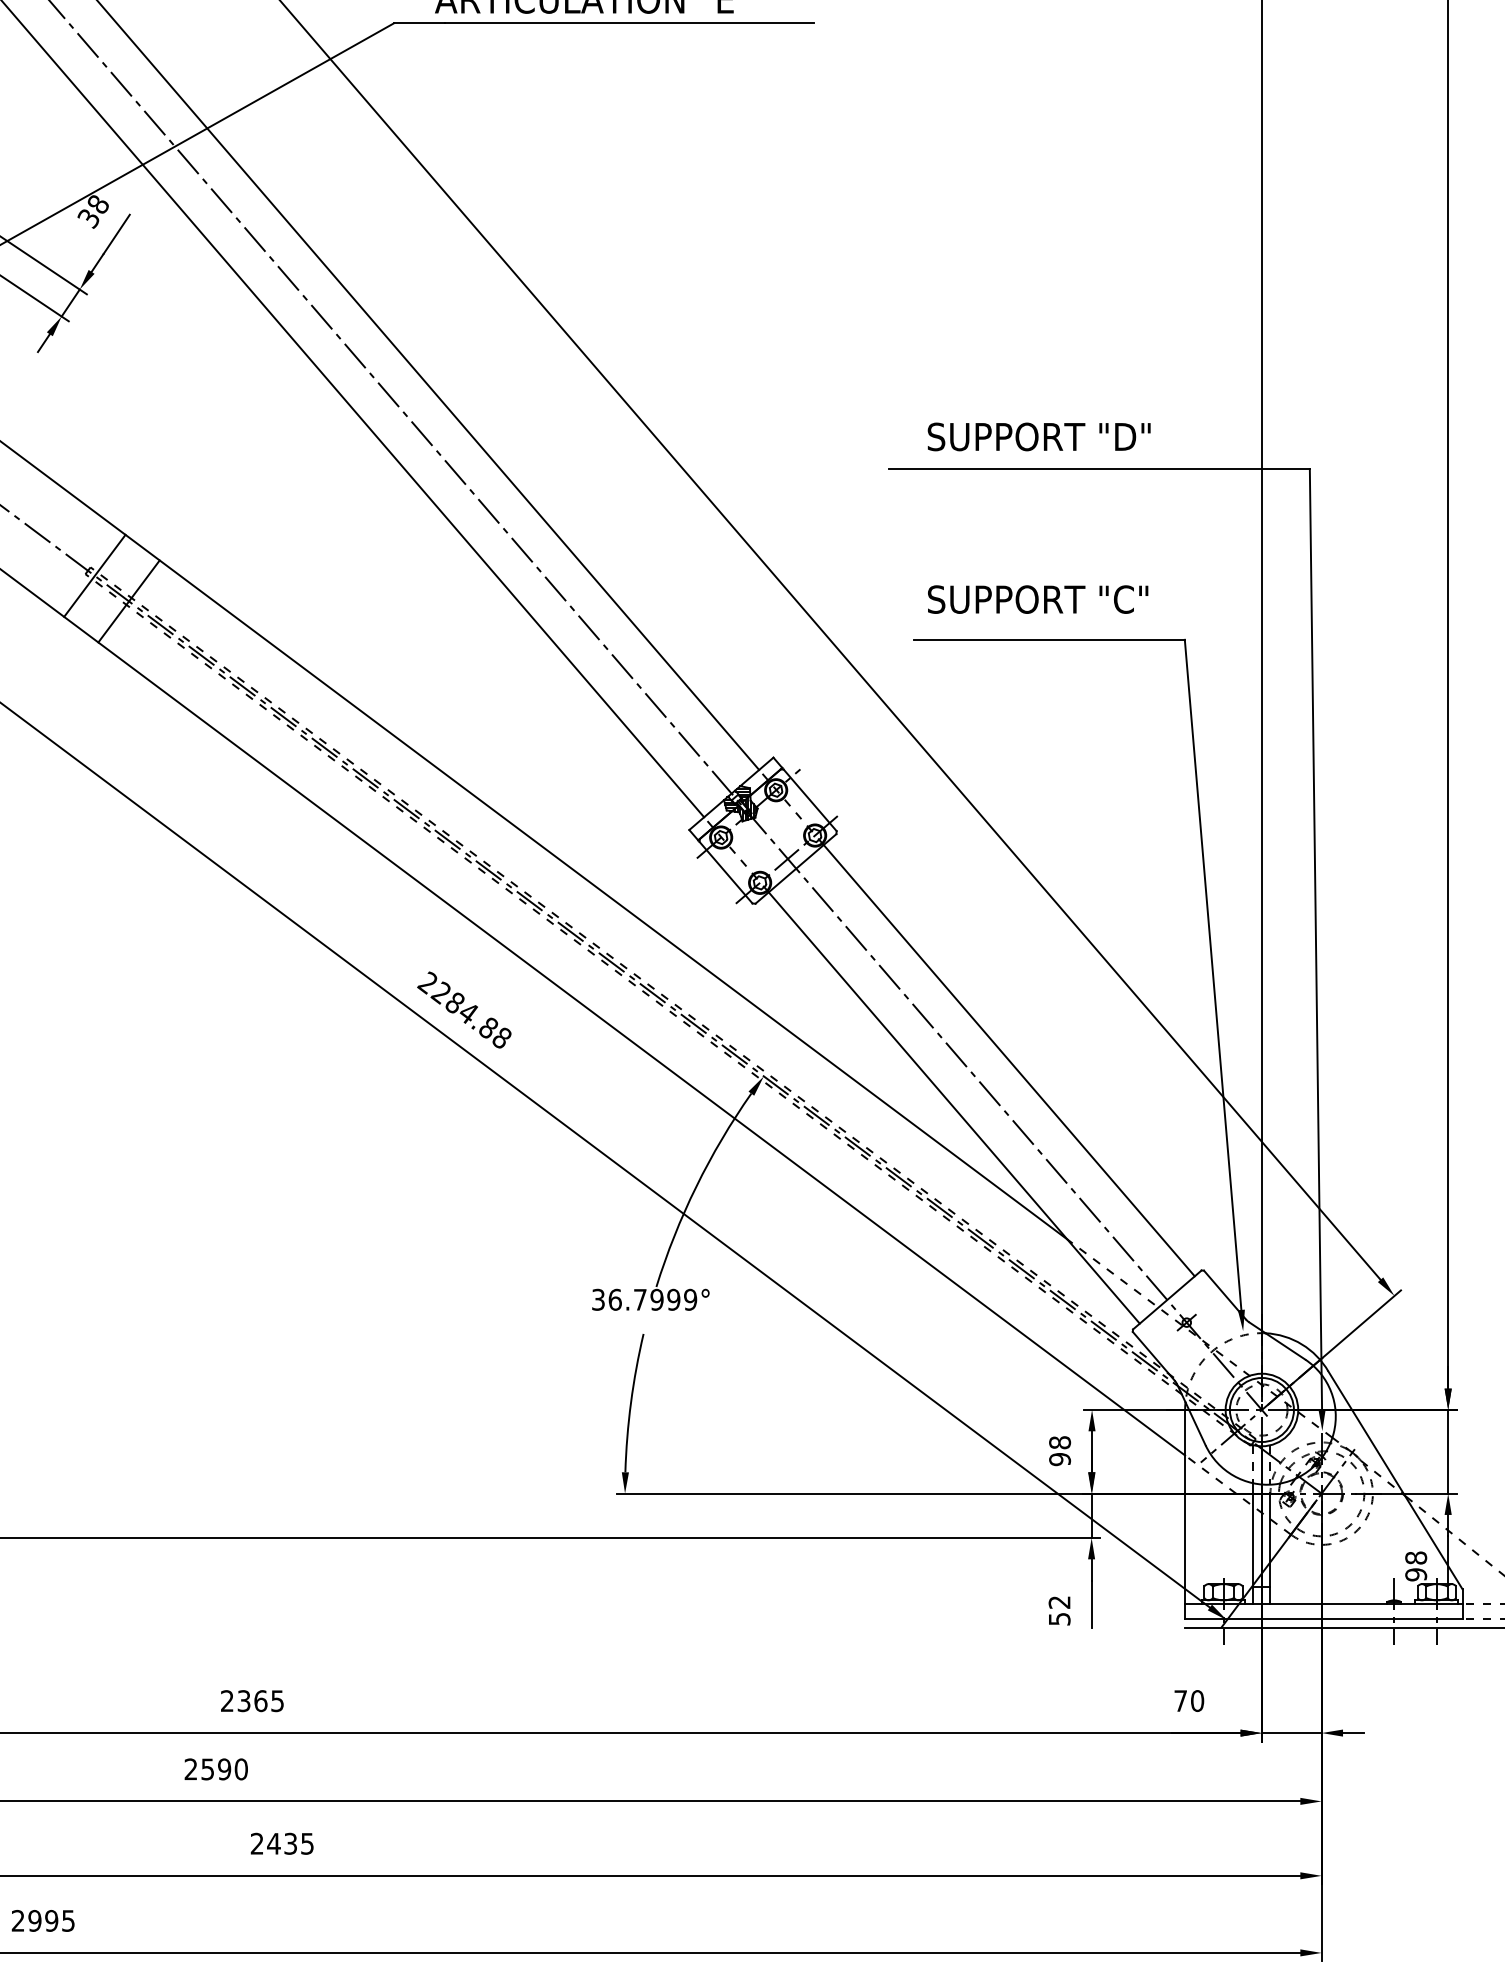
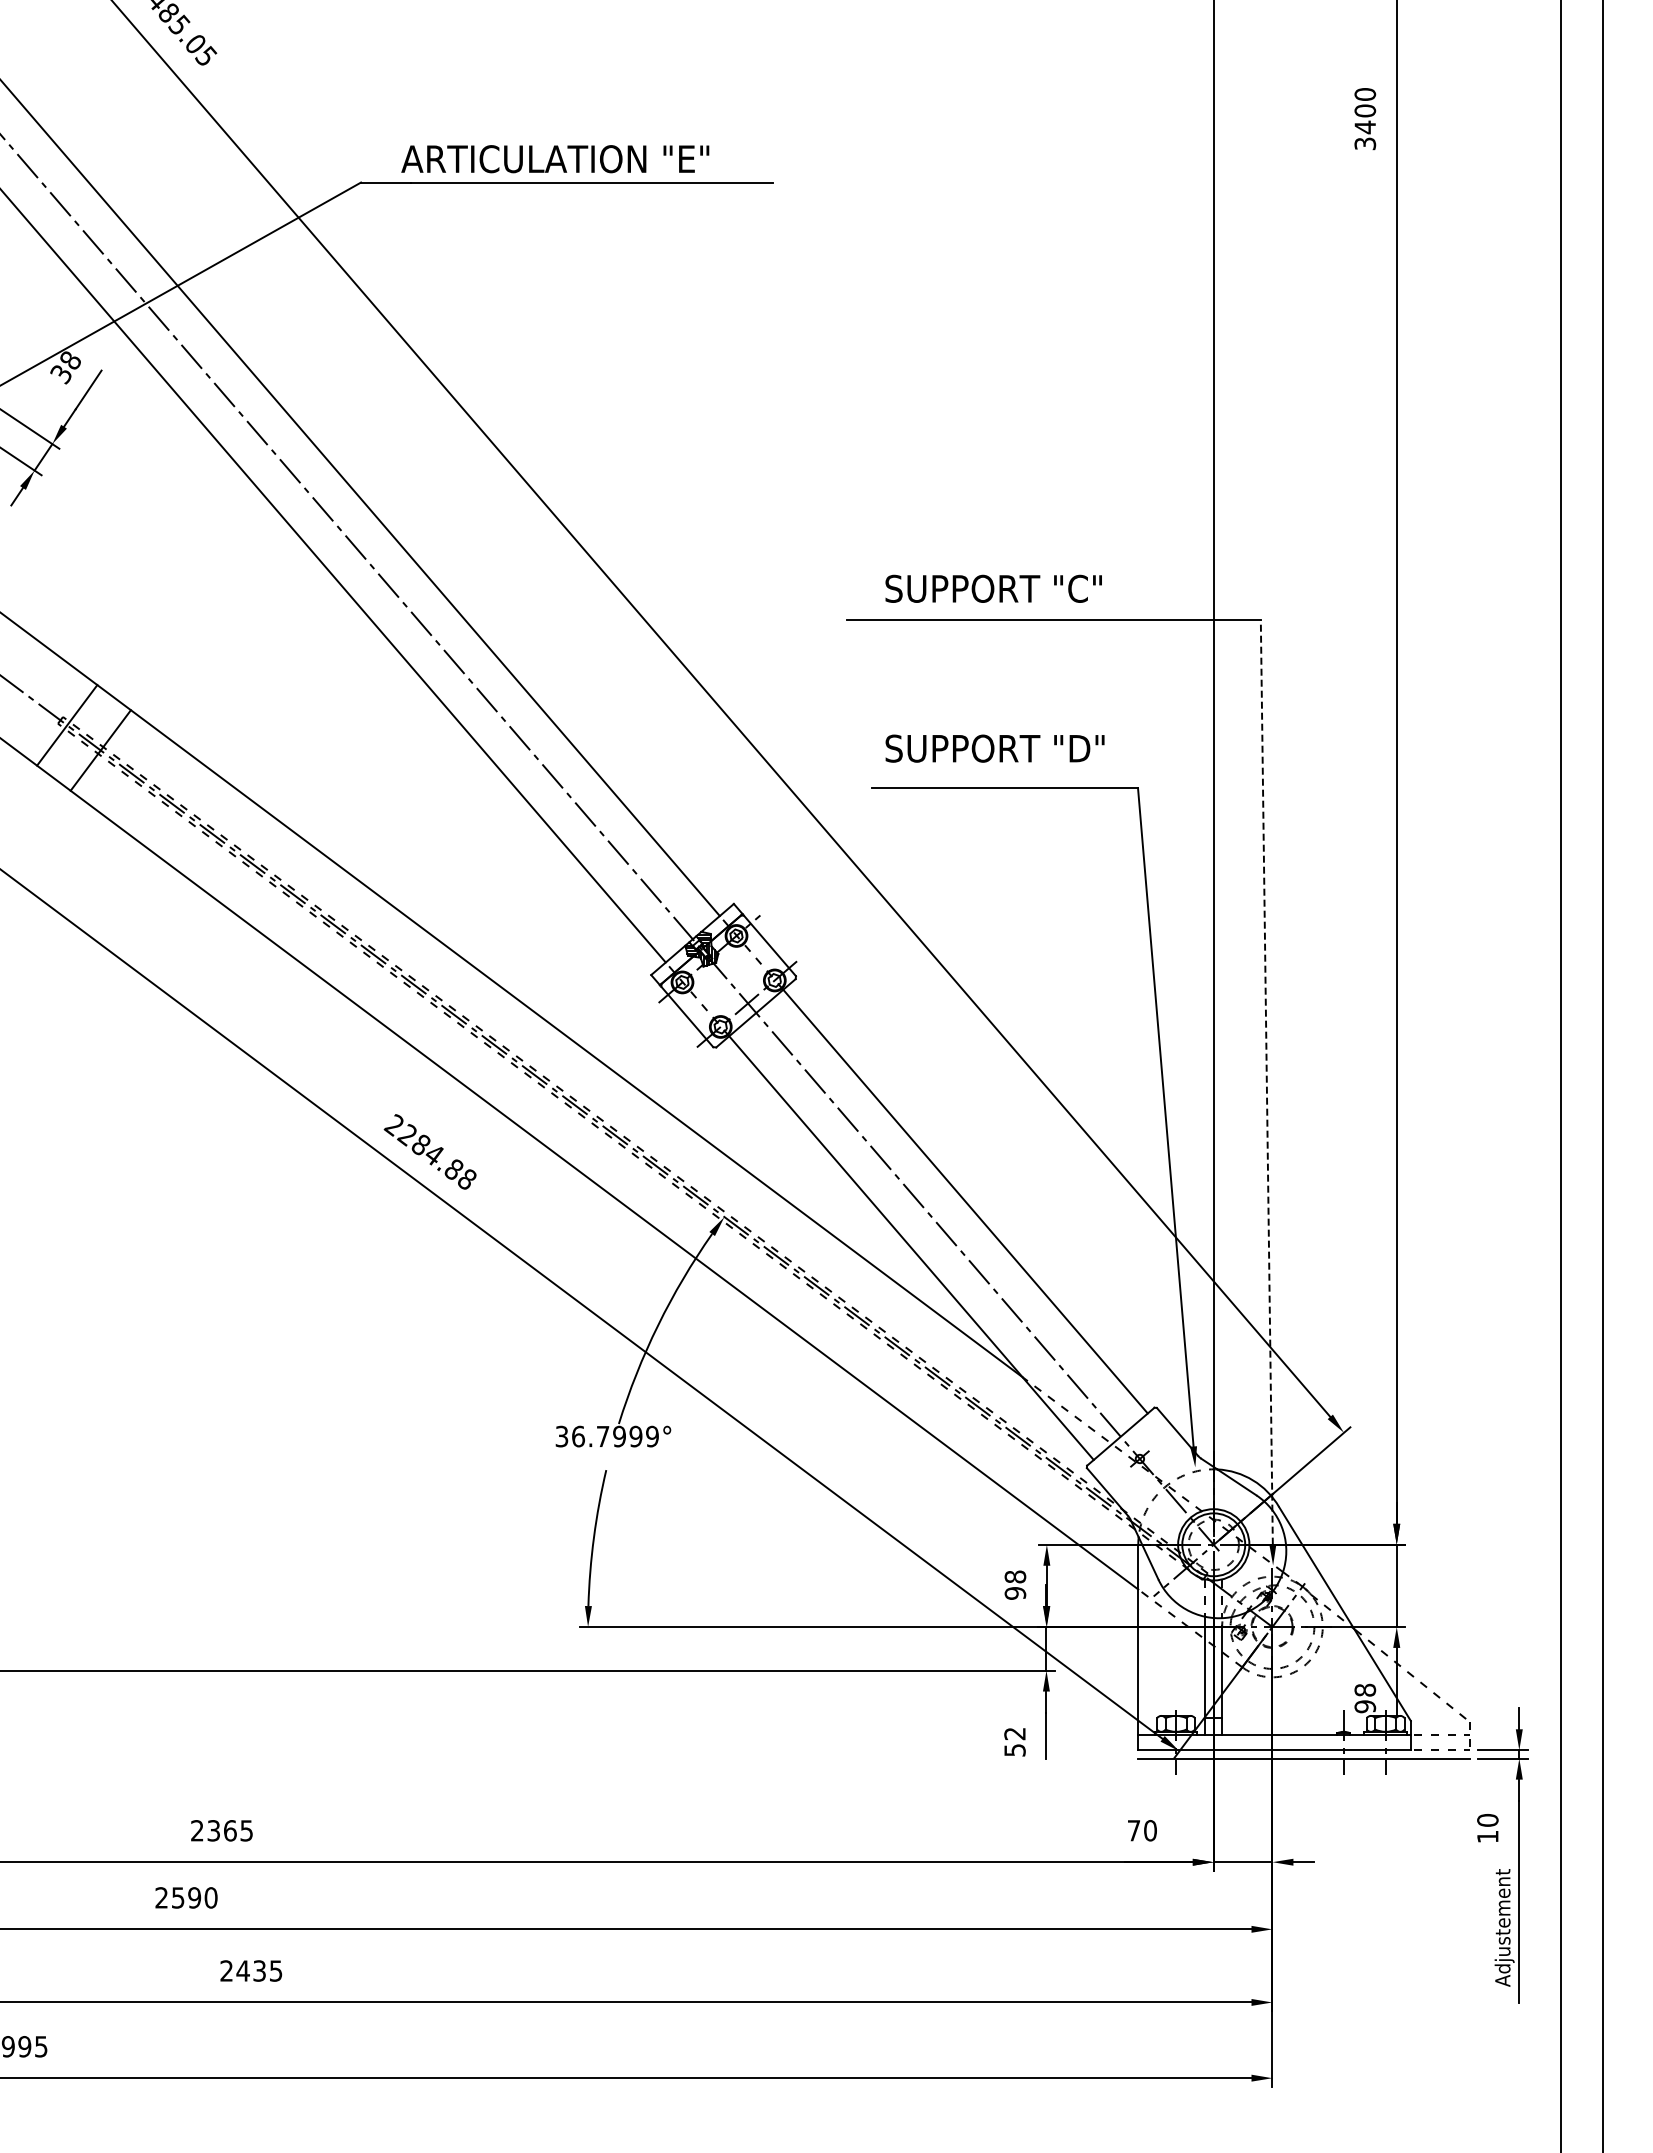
text: (1132, 436) -> (1086, 588), SUPPORT "D" -> SUPPORT "C"
text: (1132, 599) -> (1086, 748), SUPPORT "C" -> SUPPORT "D"
line: (1315, 939) -> (1266, 1082), solid -> dashed

